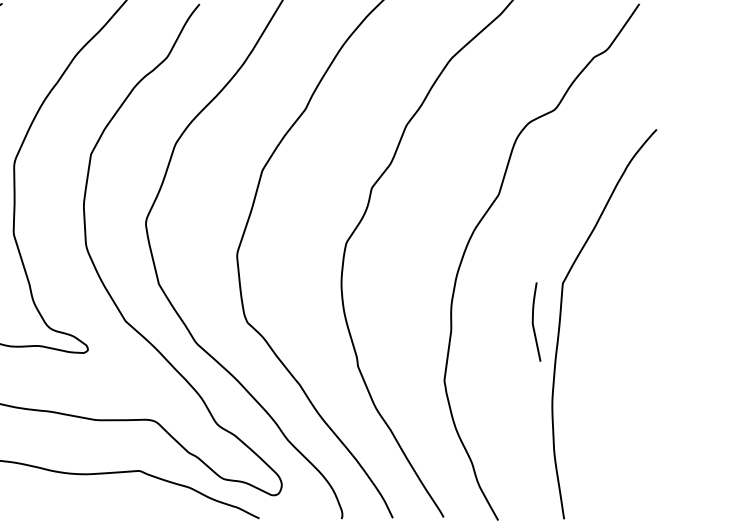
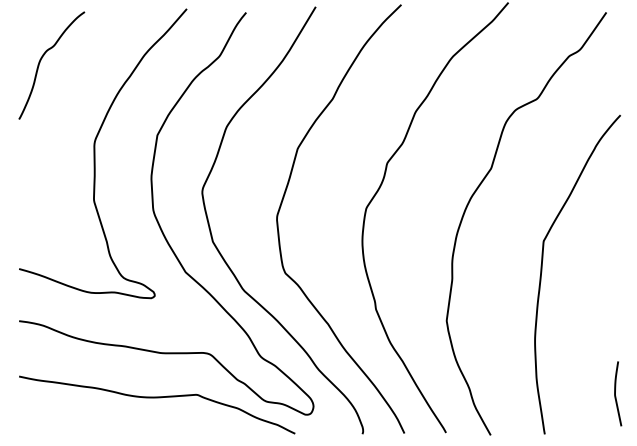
curve: (533, 321) -> (615, 393), moved

